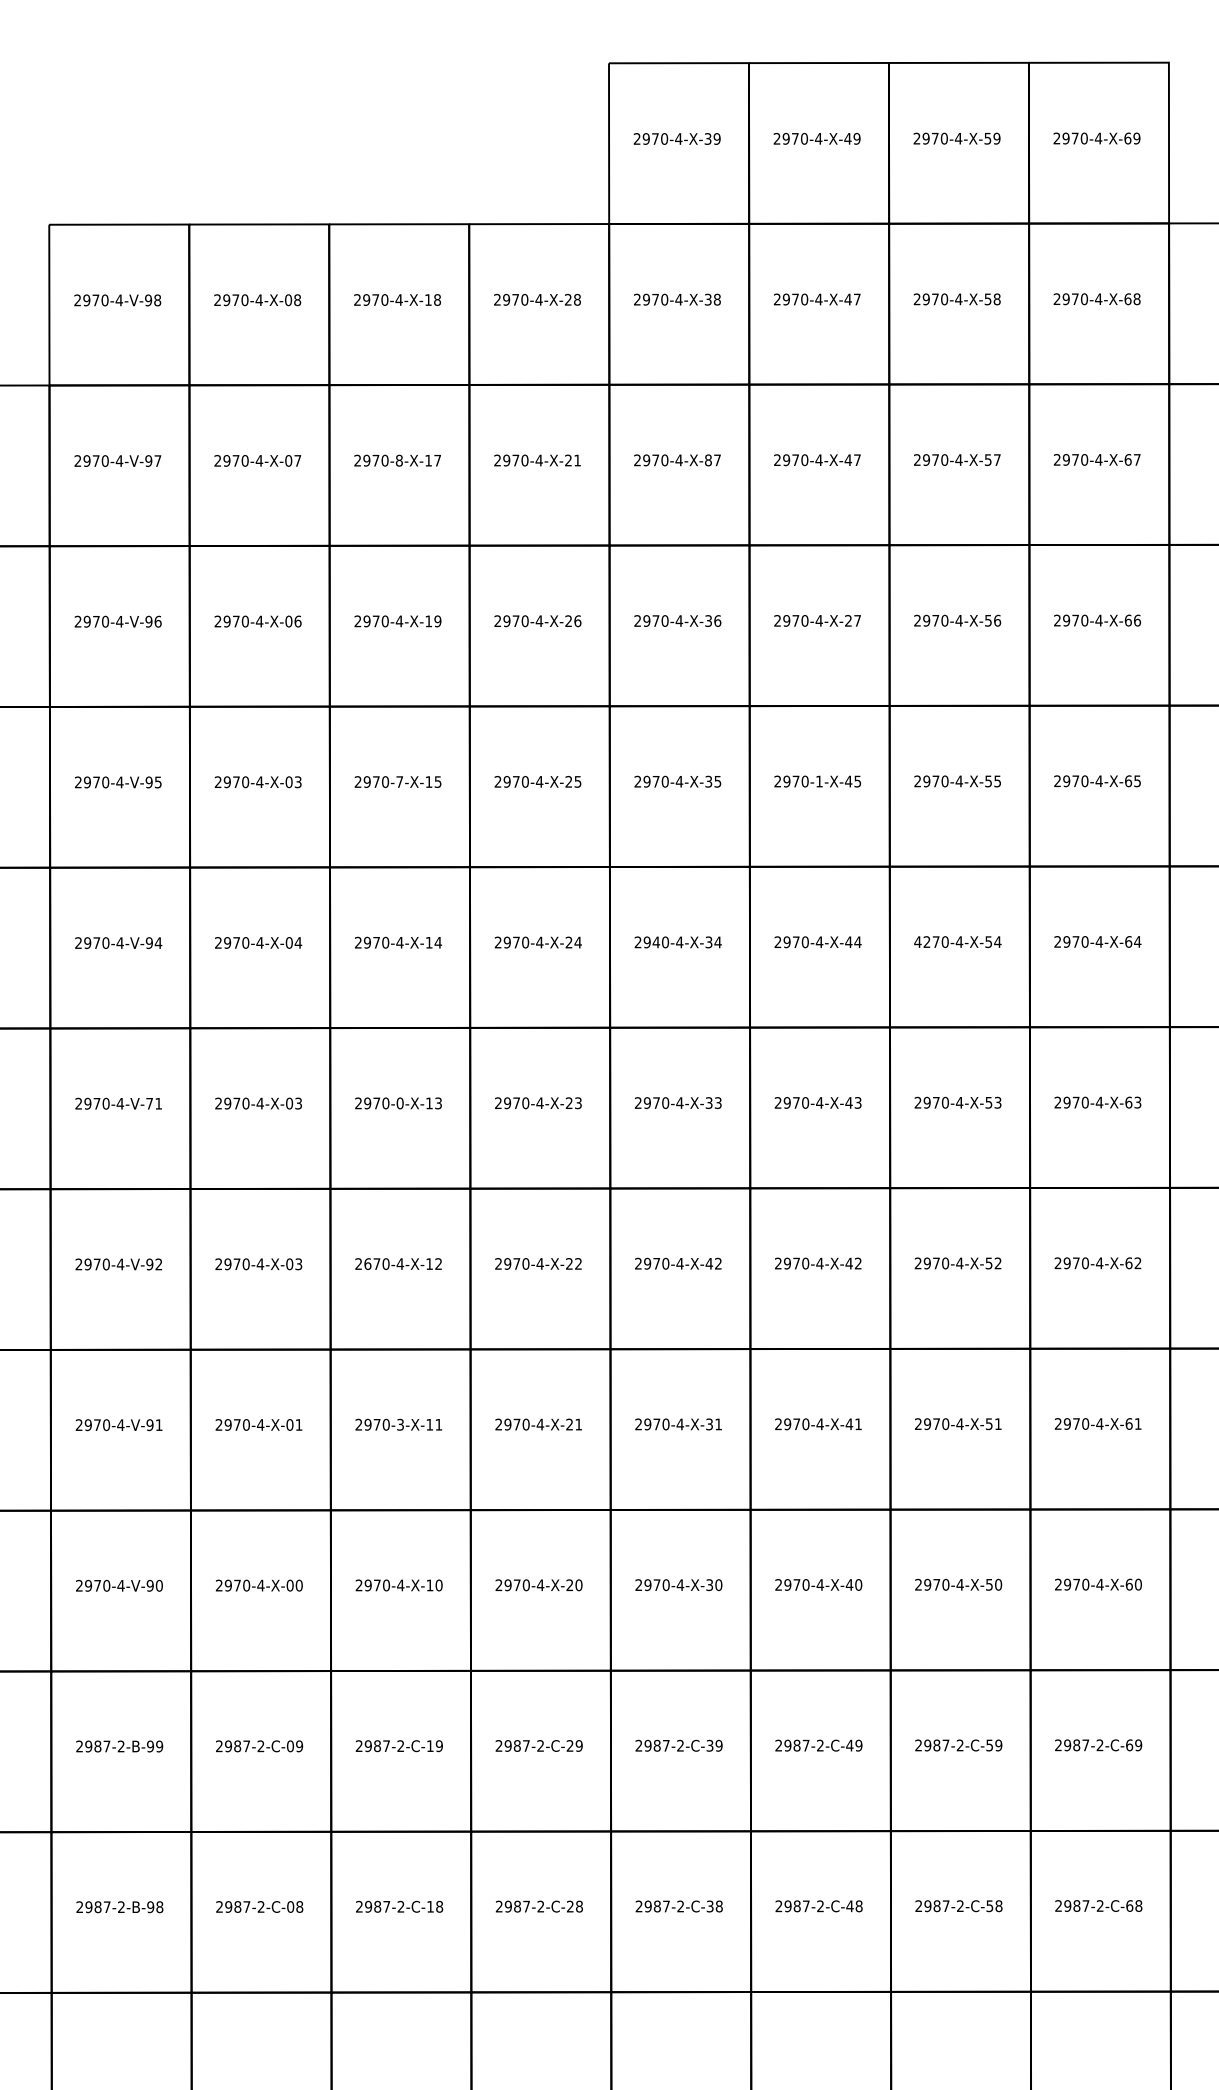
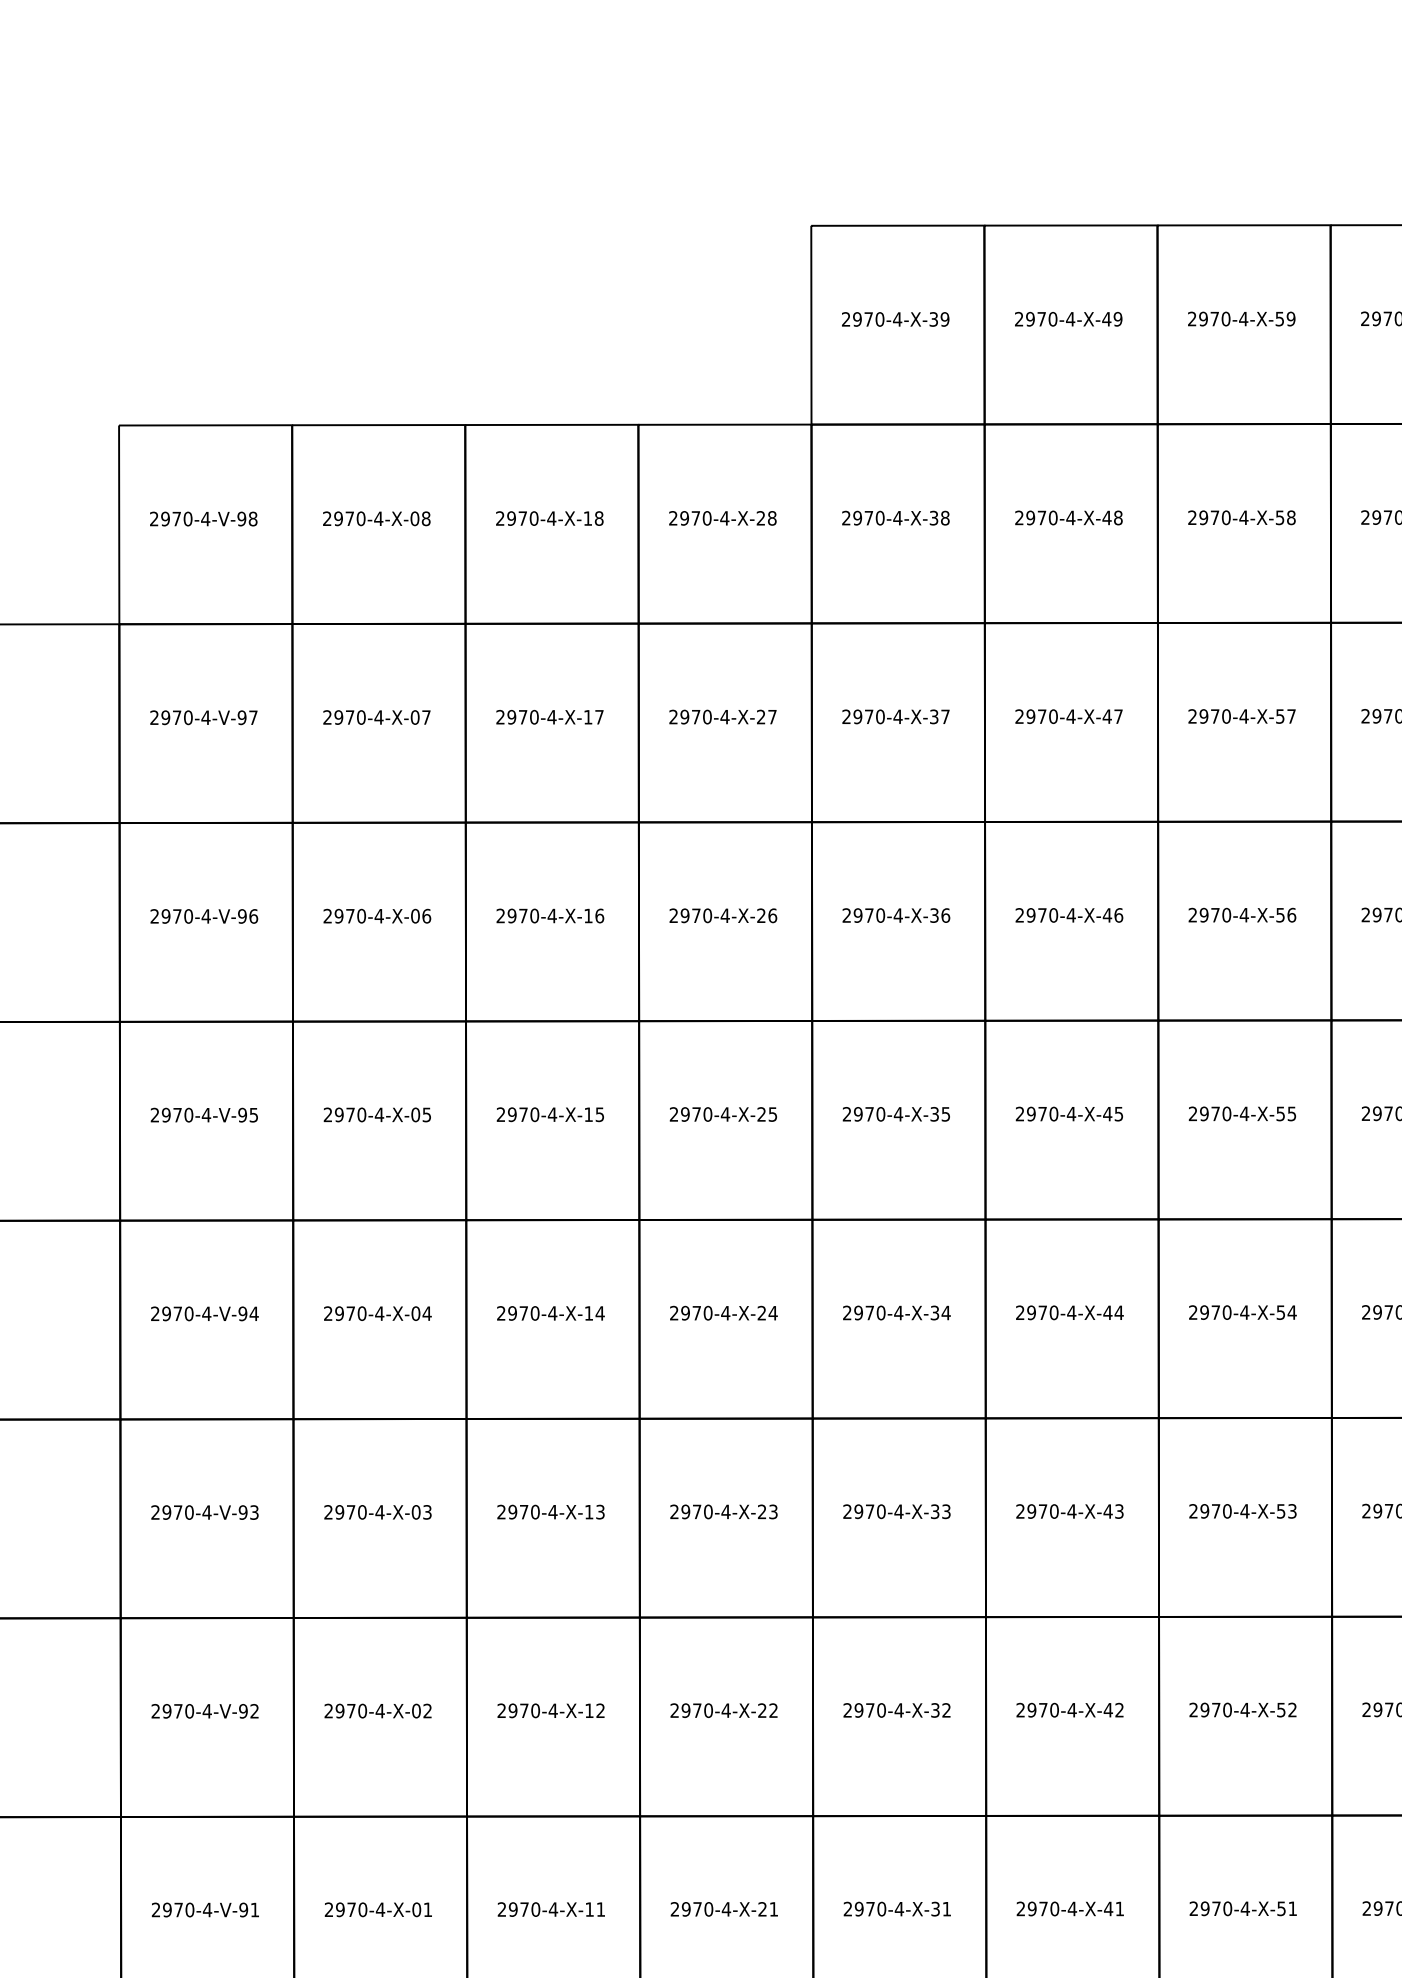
text: (856, 299) -> (1117, 517), 2970-4-X-47 -> 2970-4-X-48
text: (399, 460) -> (552, 717), 2970-8-X-17 -> 2970-4-X-17
text: (577, 460) -> (772, 717), 2970-4-X-21 -> 2970-4-X-27
text: (708, 460) -> (934, 717), 2970-4-X-87 -> 2970-4-X-37
text: (852, 620) -> (1112, 914), 2970-4-X-27 -> 2970-4-X-46
text: (437, 621) -> (599, 916), 2970-4-X-19 -> 2970-4-X-16
text: (298, 781) -> (427, 1114), 2970-4-X-03 -> 2970-4-X-05
text: (399, 781) -> (552, 1114), 2970-7-X-15 -> 2970-4-X-15
text: (819, 781) -> (1071, 1114), 2970-1-X-45 -> 2970-4-X-45
text: (656, 942) -> (870, 1313), 2940-4-X-34 -> 2970-4-X-34
text: (922, 942) -> (1198, 1313), 4270-4-X-54 -> 2970-4-X-54
text: (154, 1103) -> (249, 1512), 2970-4-V-71 -> 2970-4-V-93
text: (399, 1103) -> (552, 1512), 2970-0-X-13 -> 2970-4-X-13
text: (367, 1263) -> (512, 1710), 2670-4-X-12 -> 2970-4-X-12
text: (709, 1263) -> (935, 1710), 2970-4-X-42 -> 2970-4-X-32
text: (298, 1264) -> (427, 1711), 2970-4-X-03 -> 2970-4-X-02
text: (400, 1424) -> (553, 1909), 2970-3-X-11 -> 2970-4-X-11

